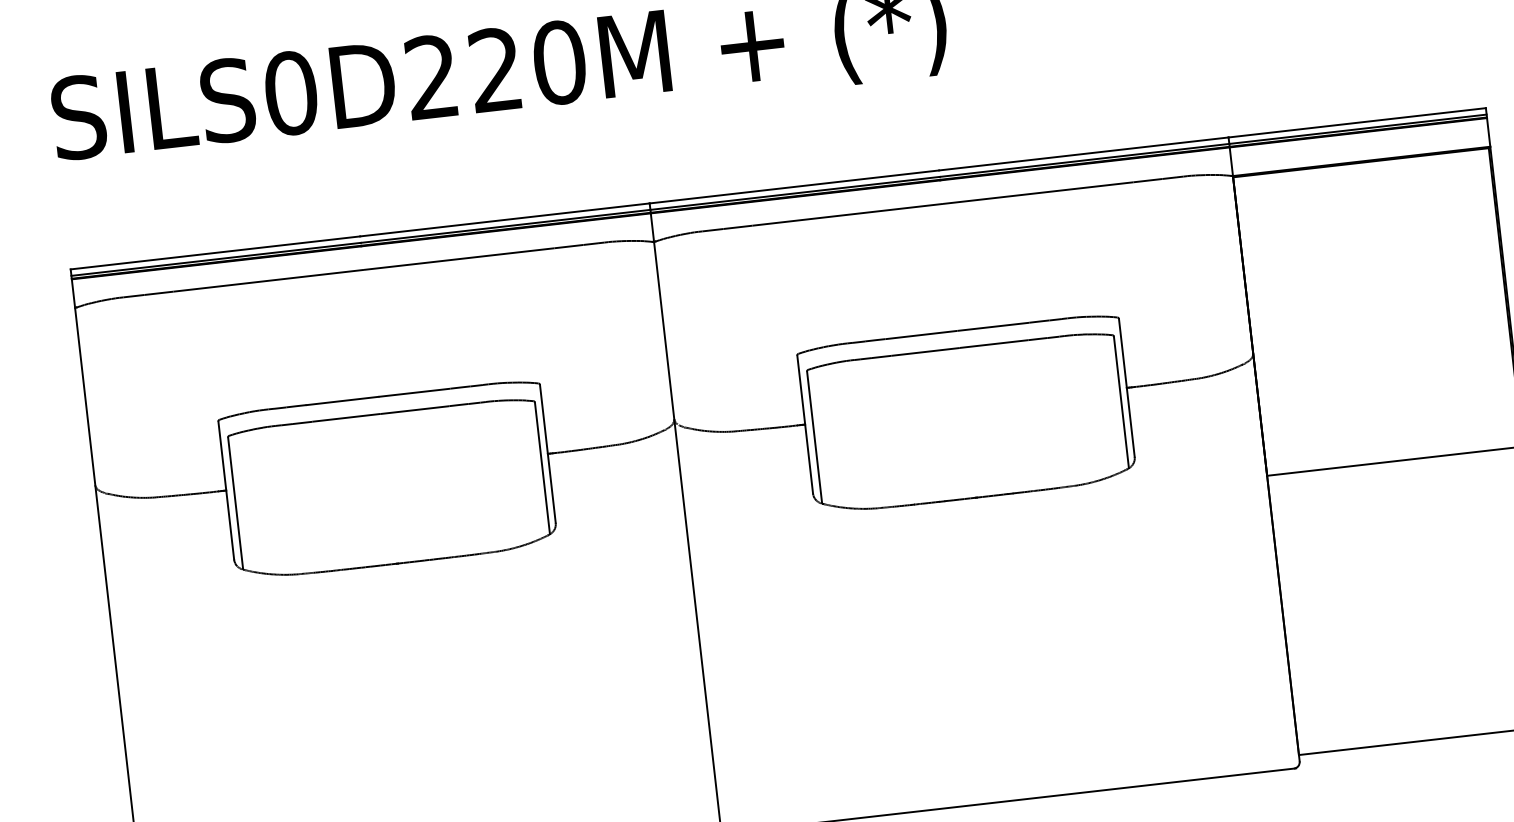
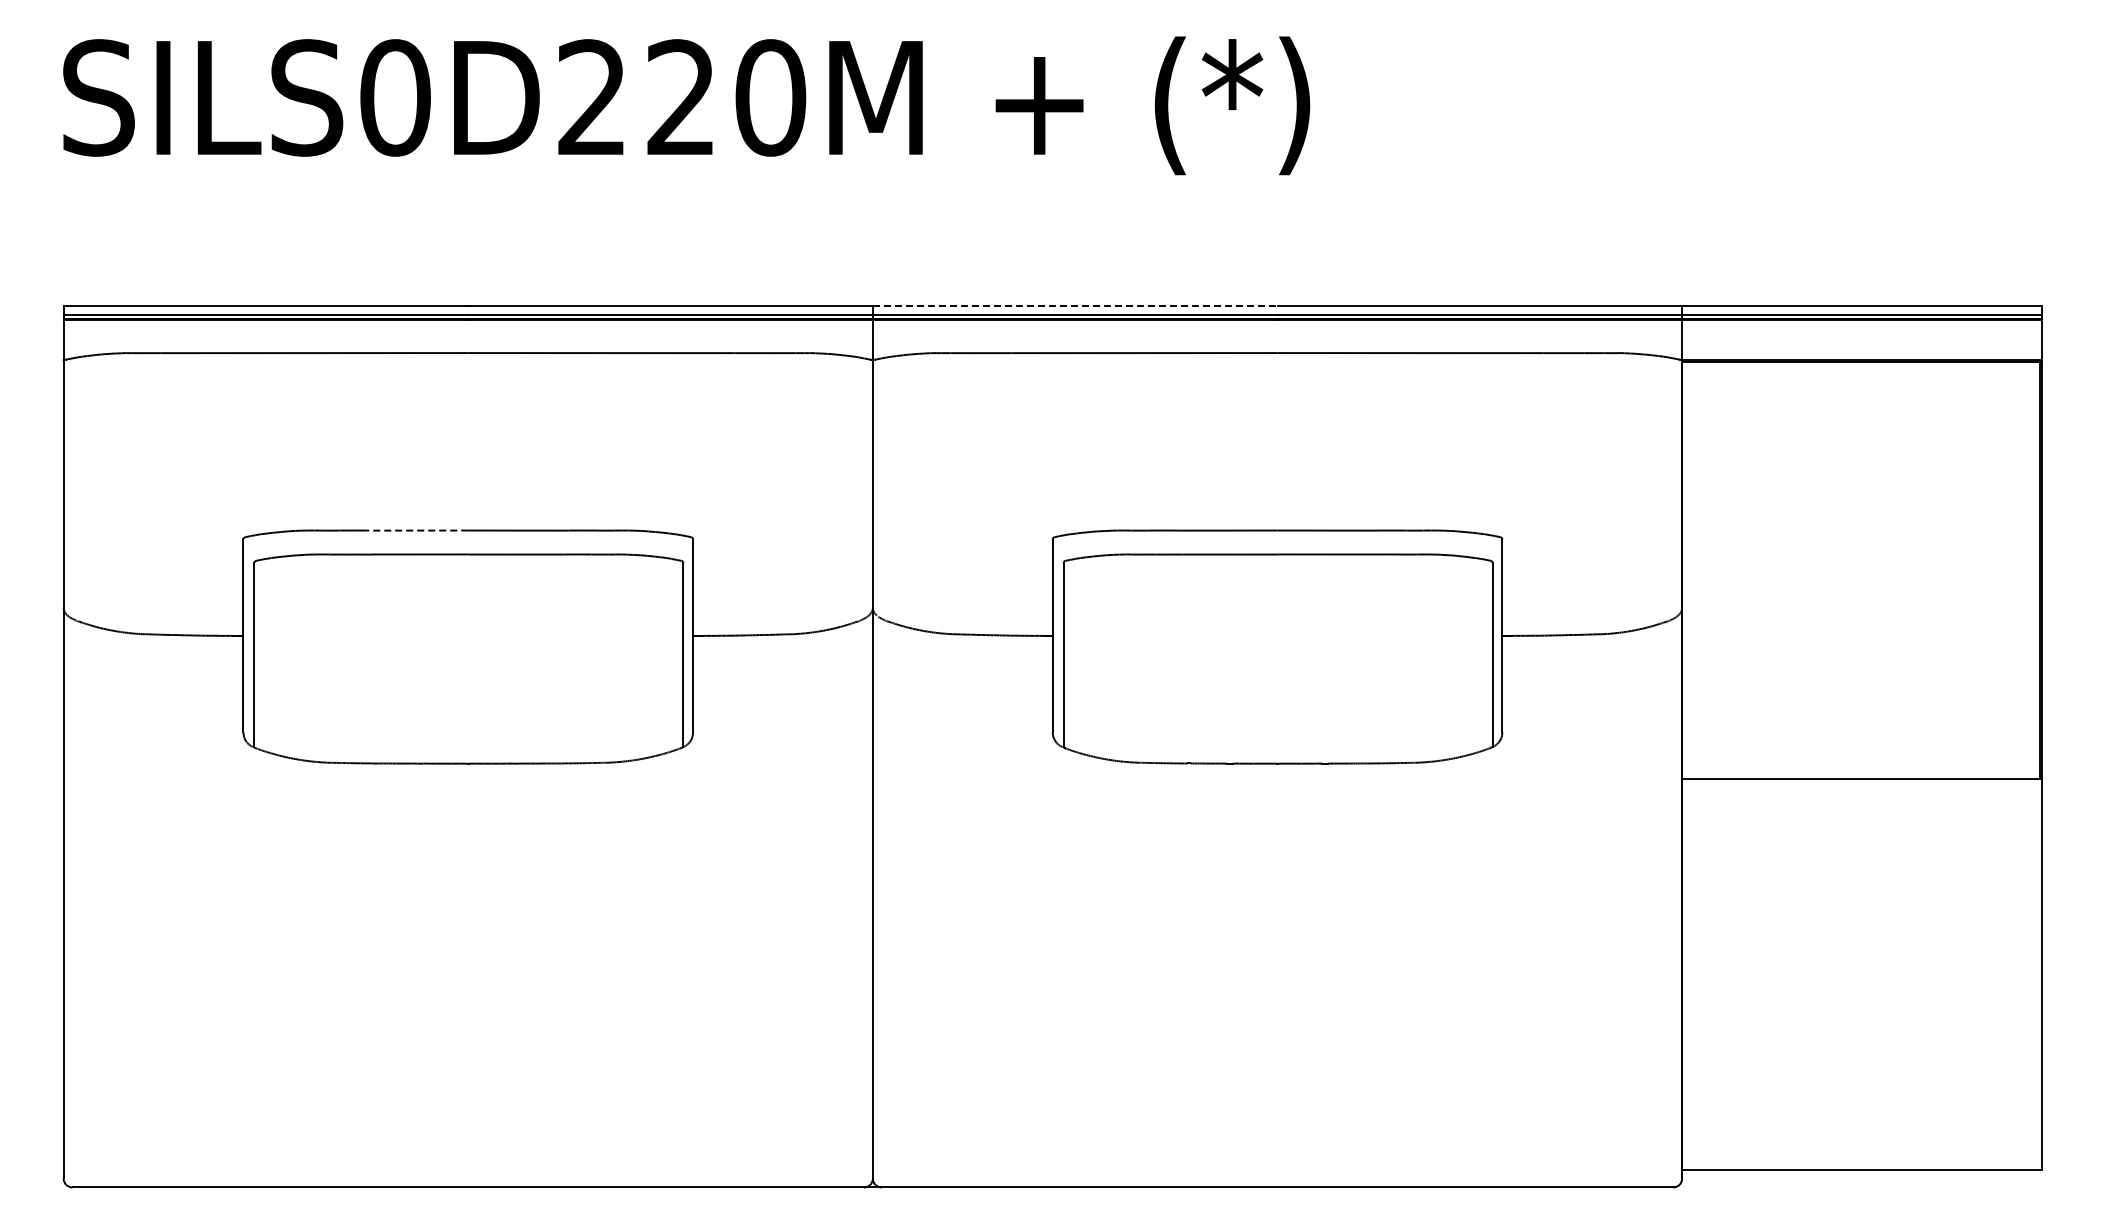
line: (794, 187) -> (1075, 306), solid -> dashed
line: (342, 400) -> (417, 530), solid -> dashed

